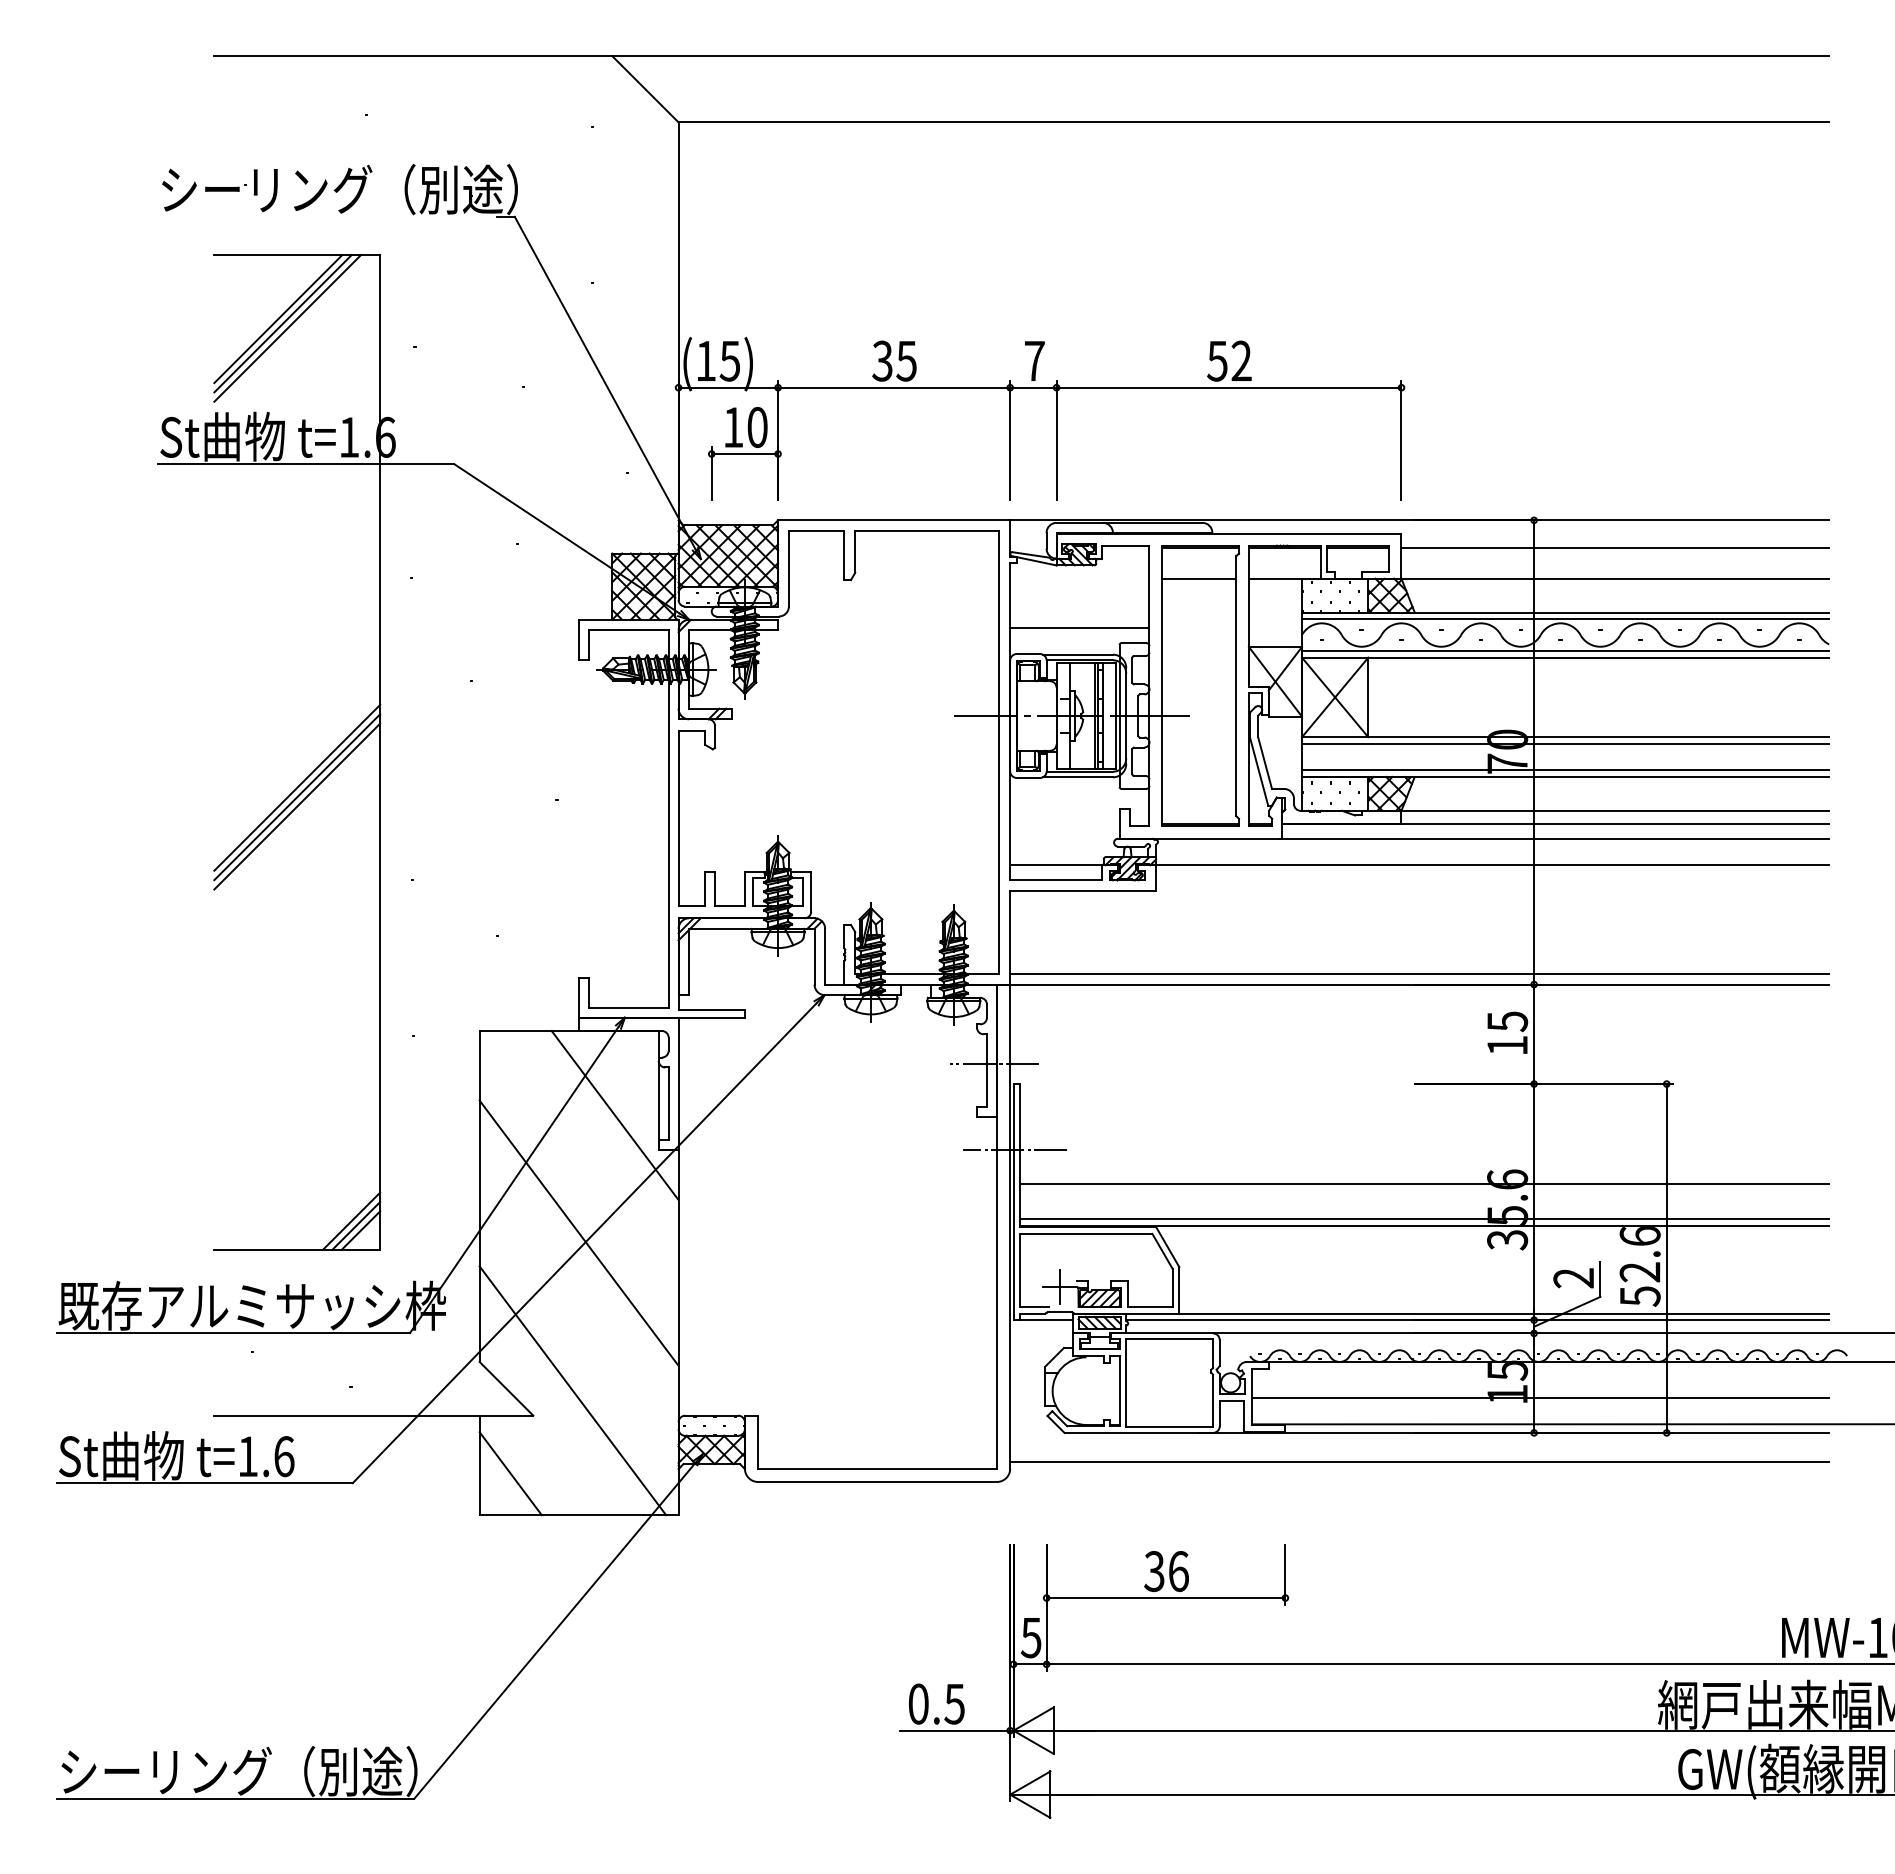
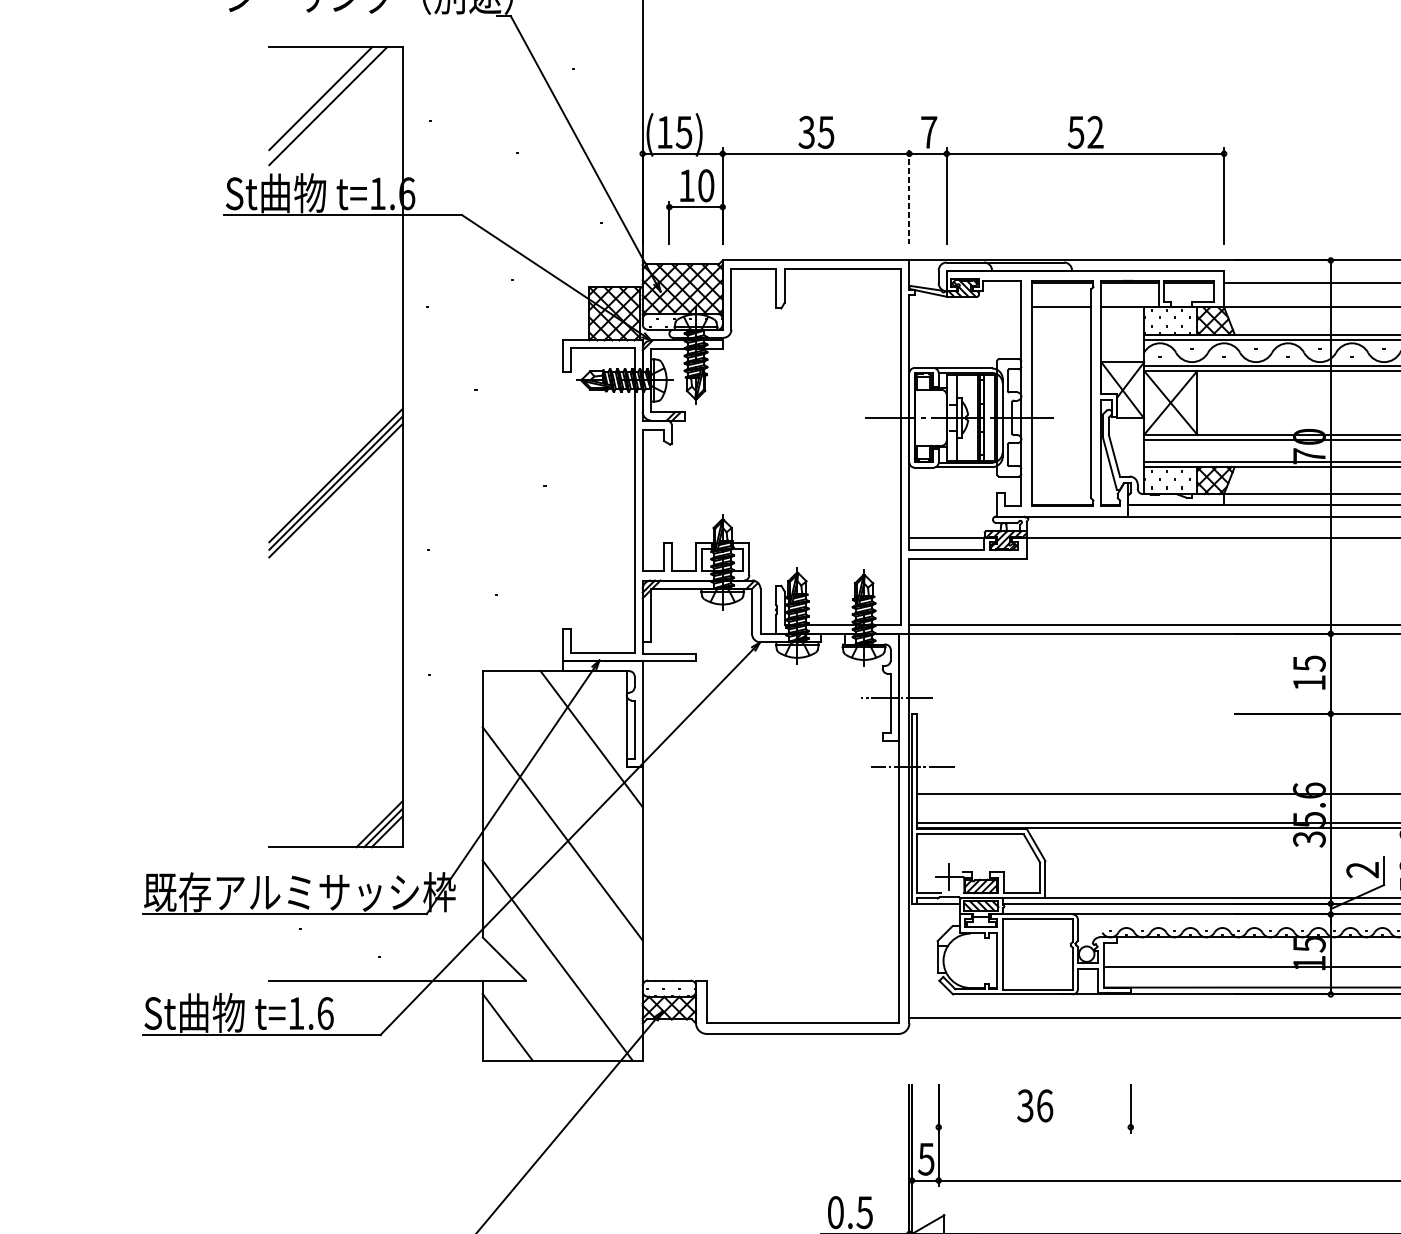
line: (282, 323) -> (324, 102), removed
line: (1010, 440) -> (909, 196), solid -> dashed
line: (1079, 627) -> (965, 346), removed
line: (1165, 1598) -> (1034, 1127), removed

